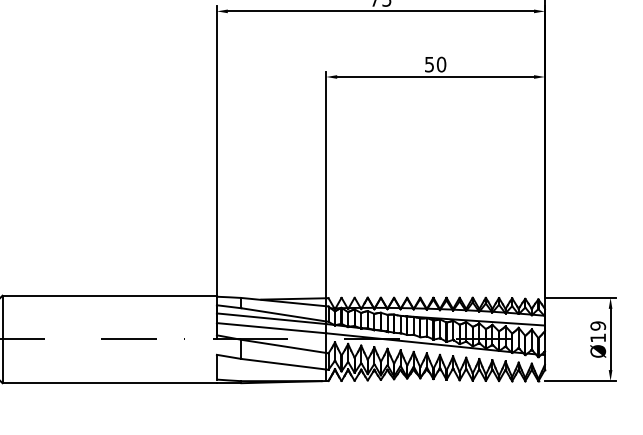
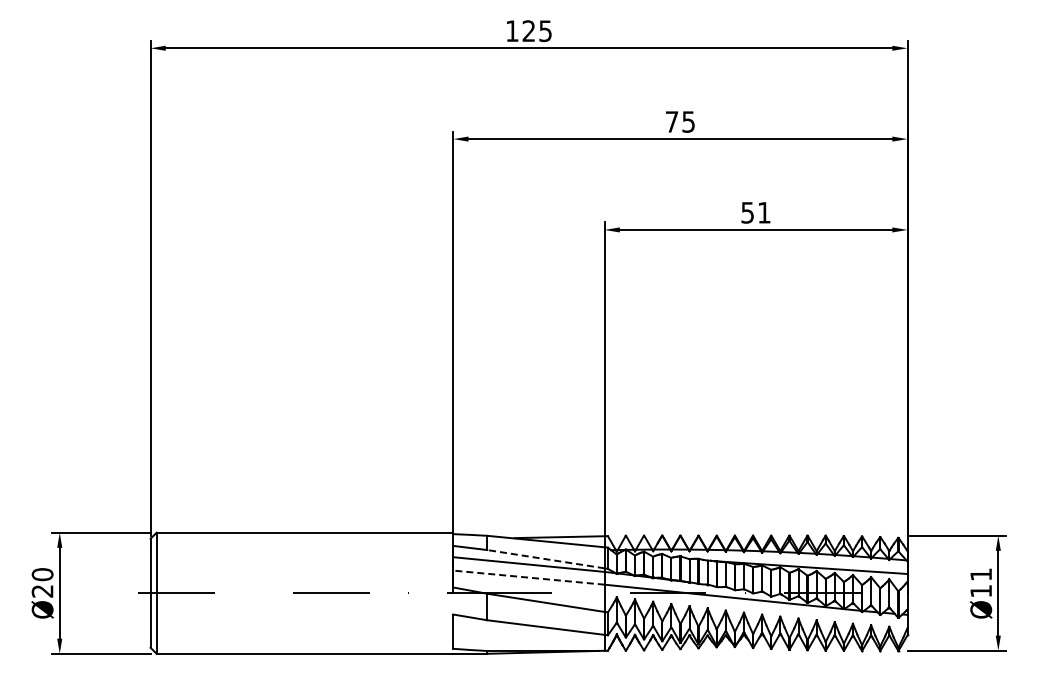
text: (440, 64) -> (763, 212), 50 -> 51
line: (283, 315) -> (545, 559), solid -> dashed
text: (598, 325) -> (981, 574), Ø19 -> Ø11
line: (271, 328) -> (528, 577), solid -> dashed

